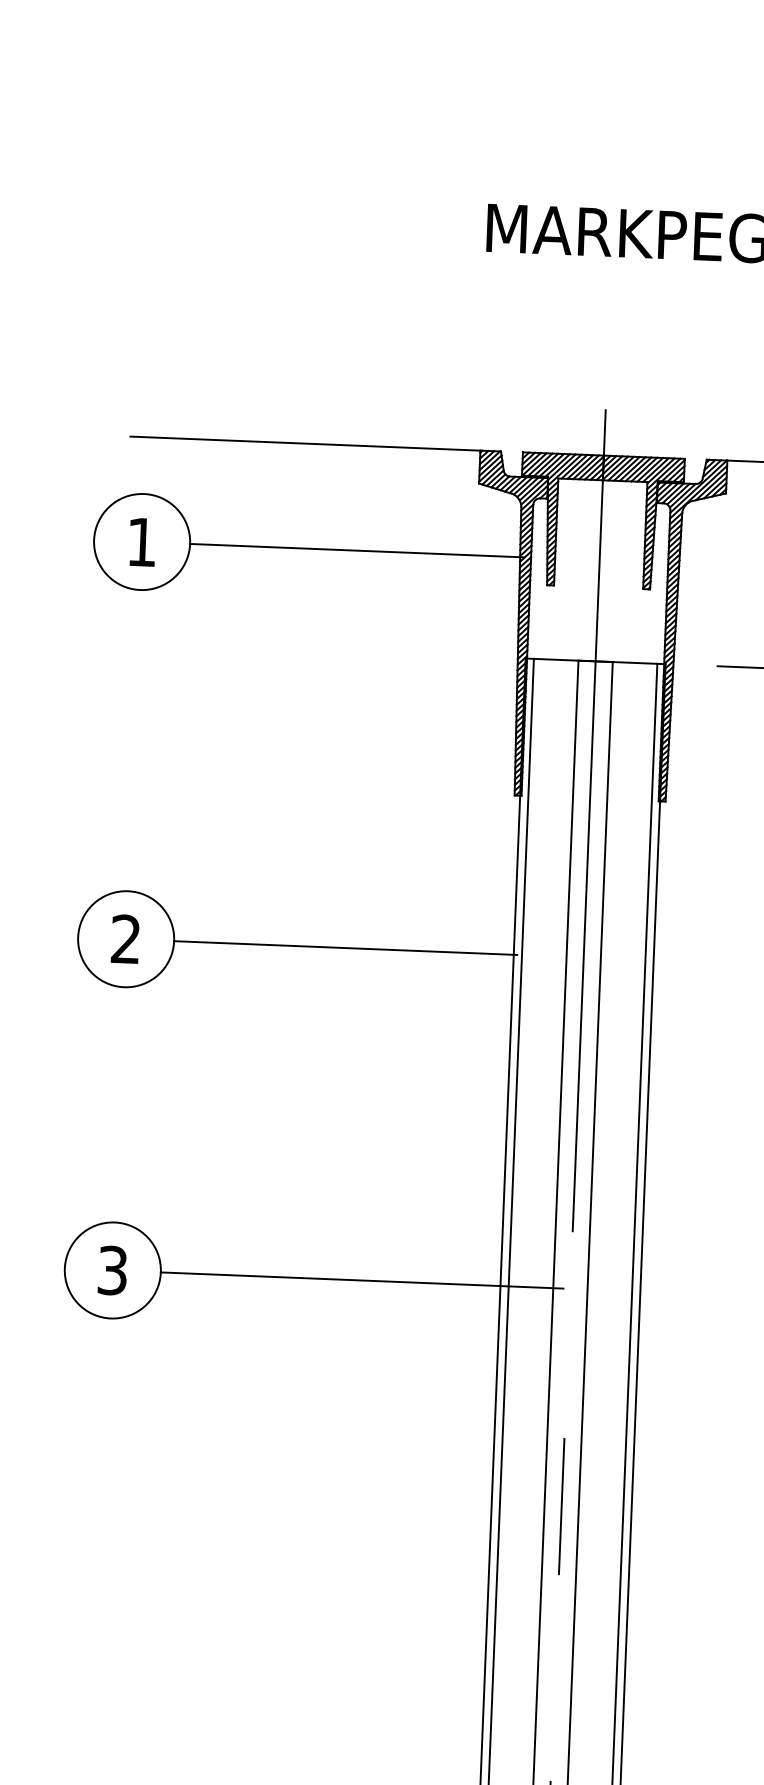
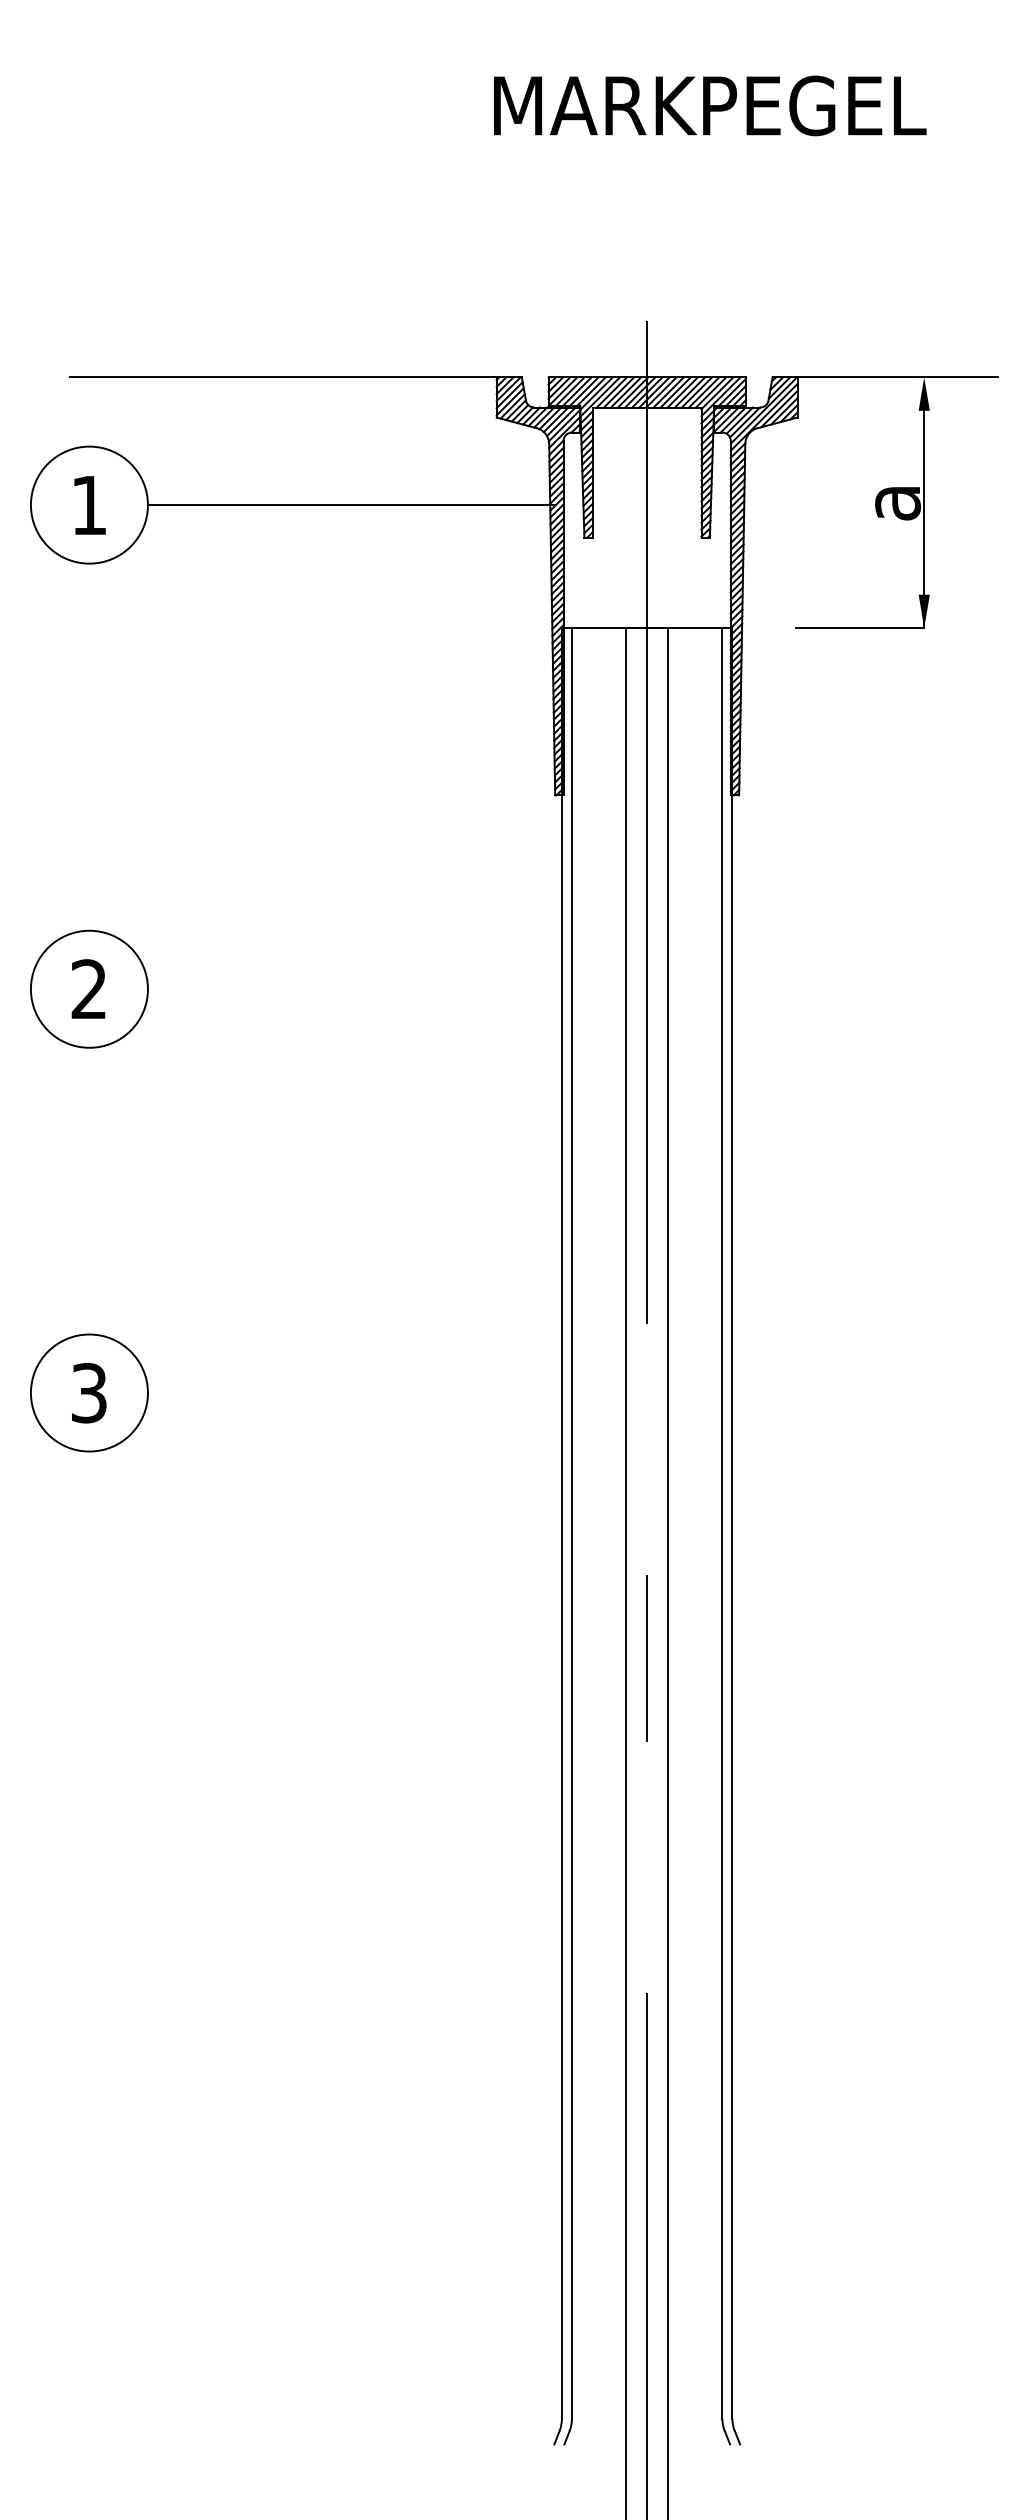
line: (345, 948) -> (356, 989), removed
line: (361, 1280) -> (392, 1393), removed

